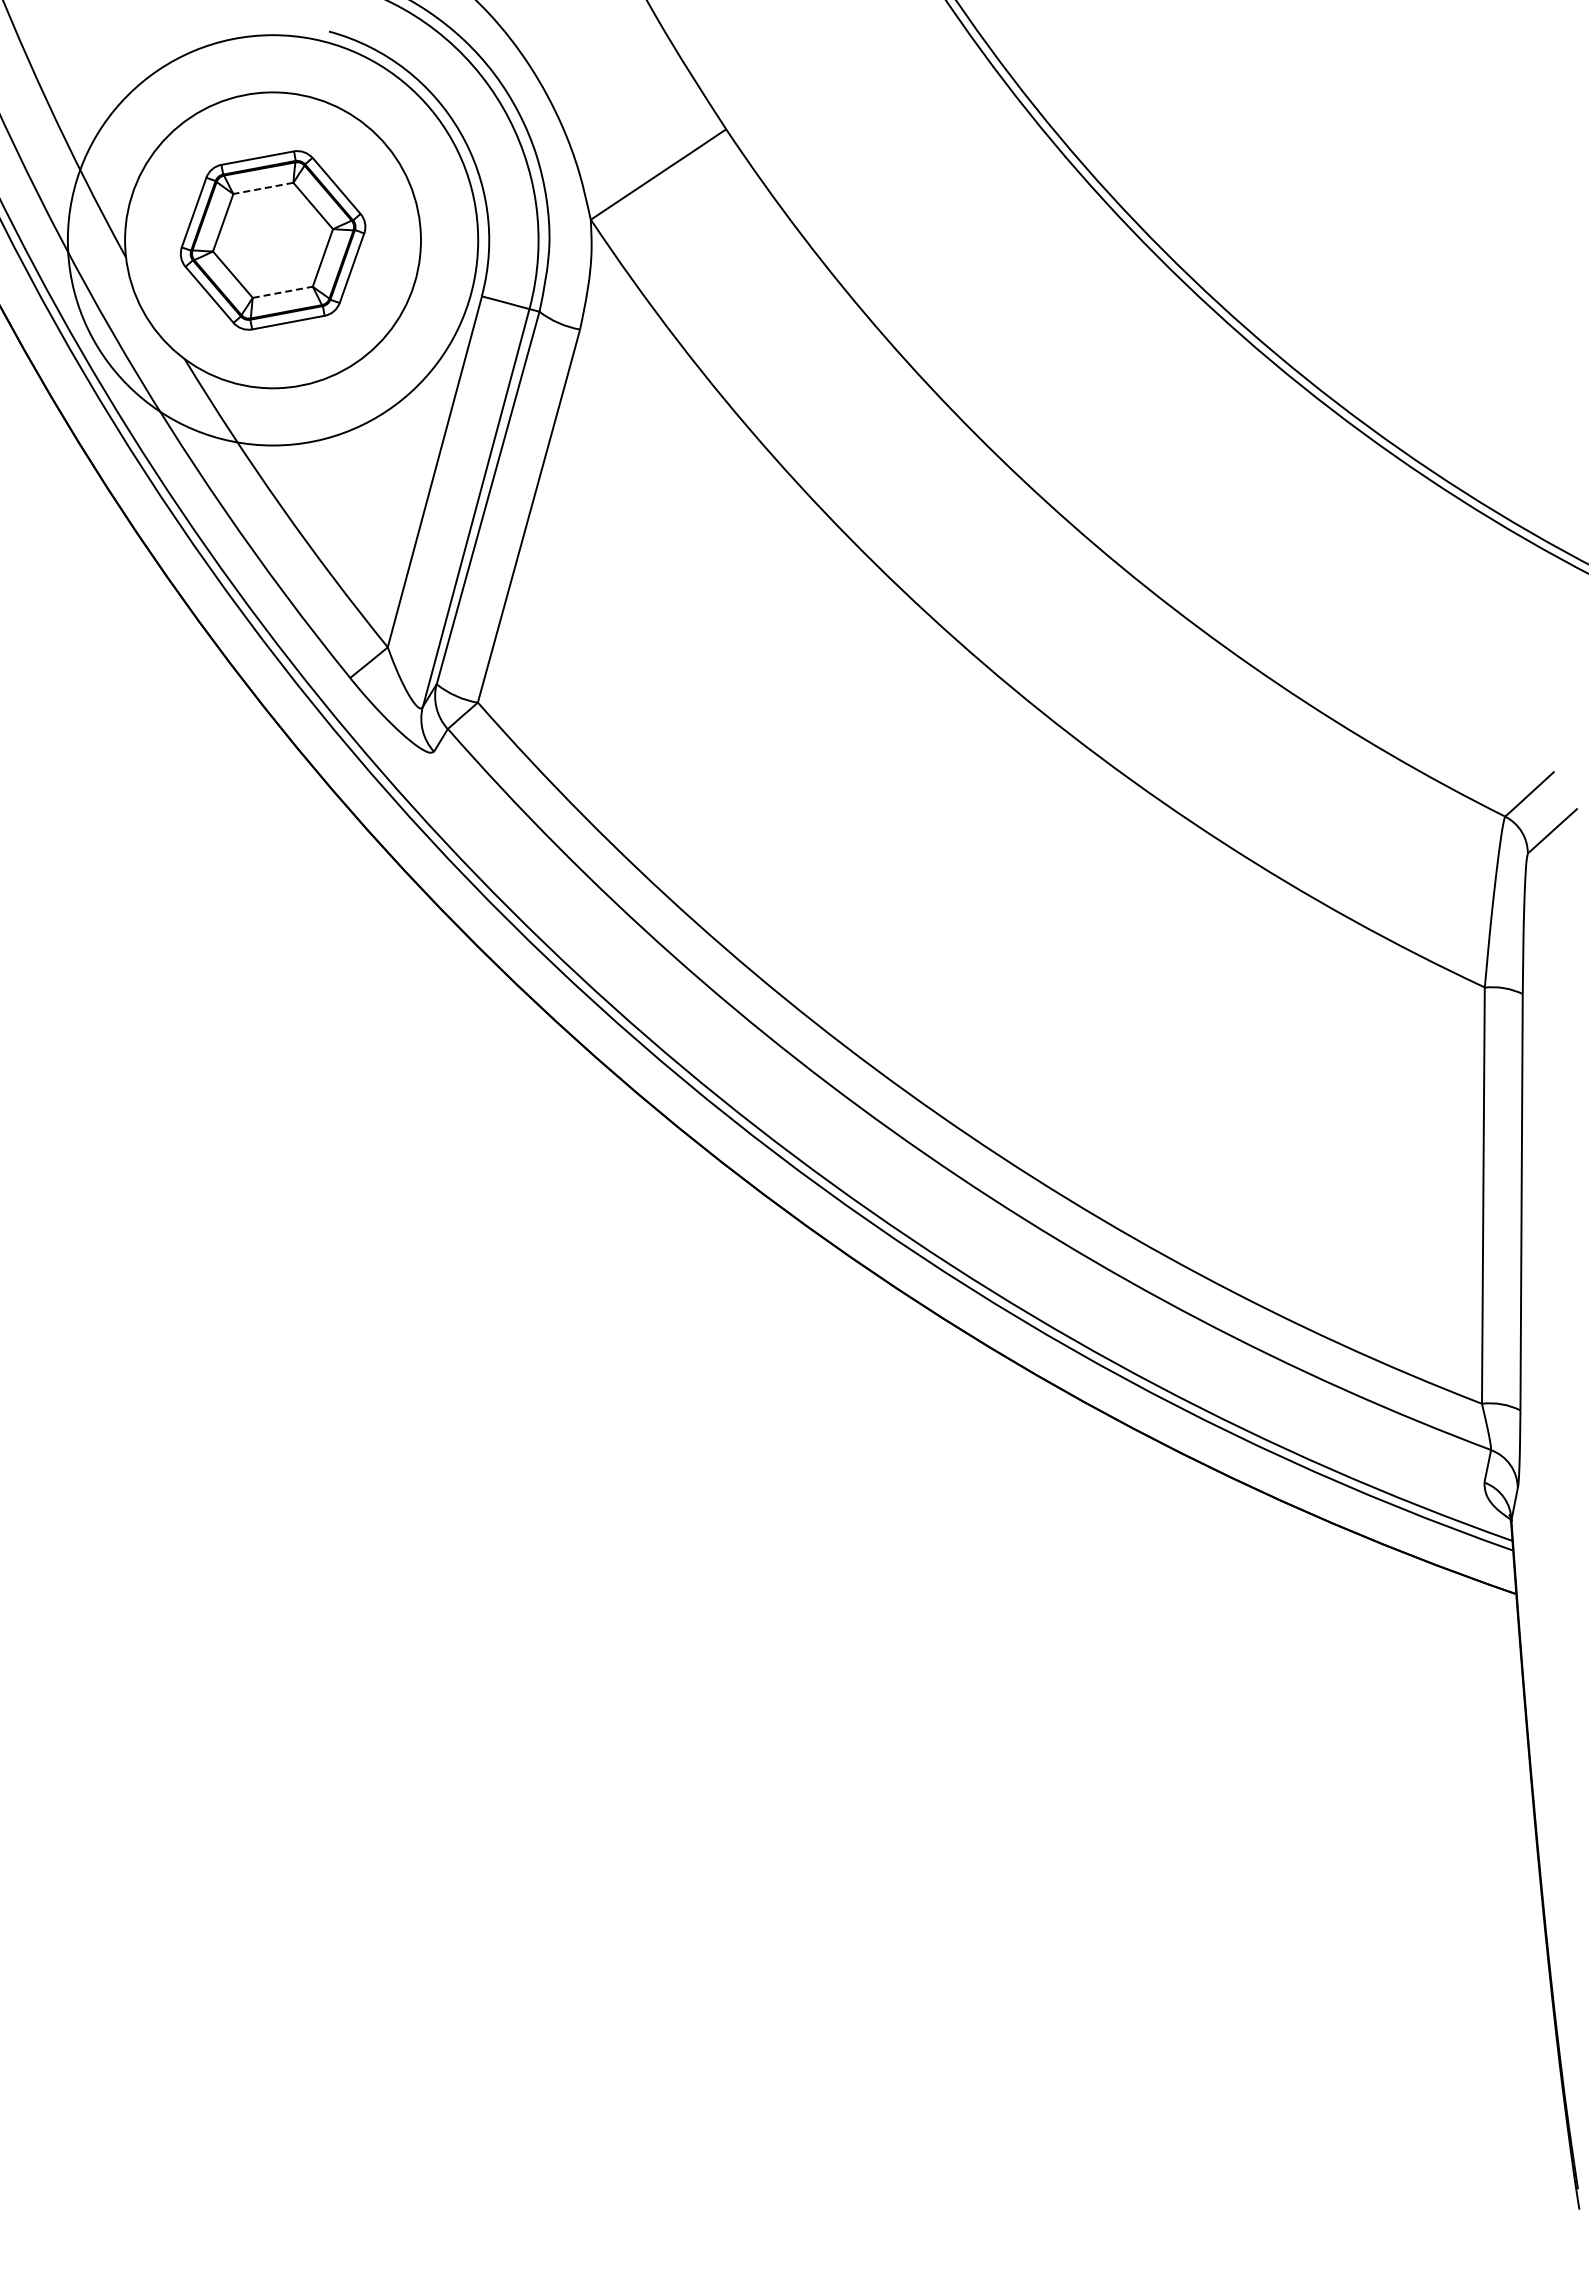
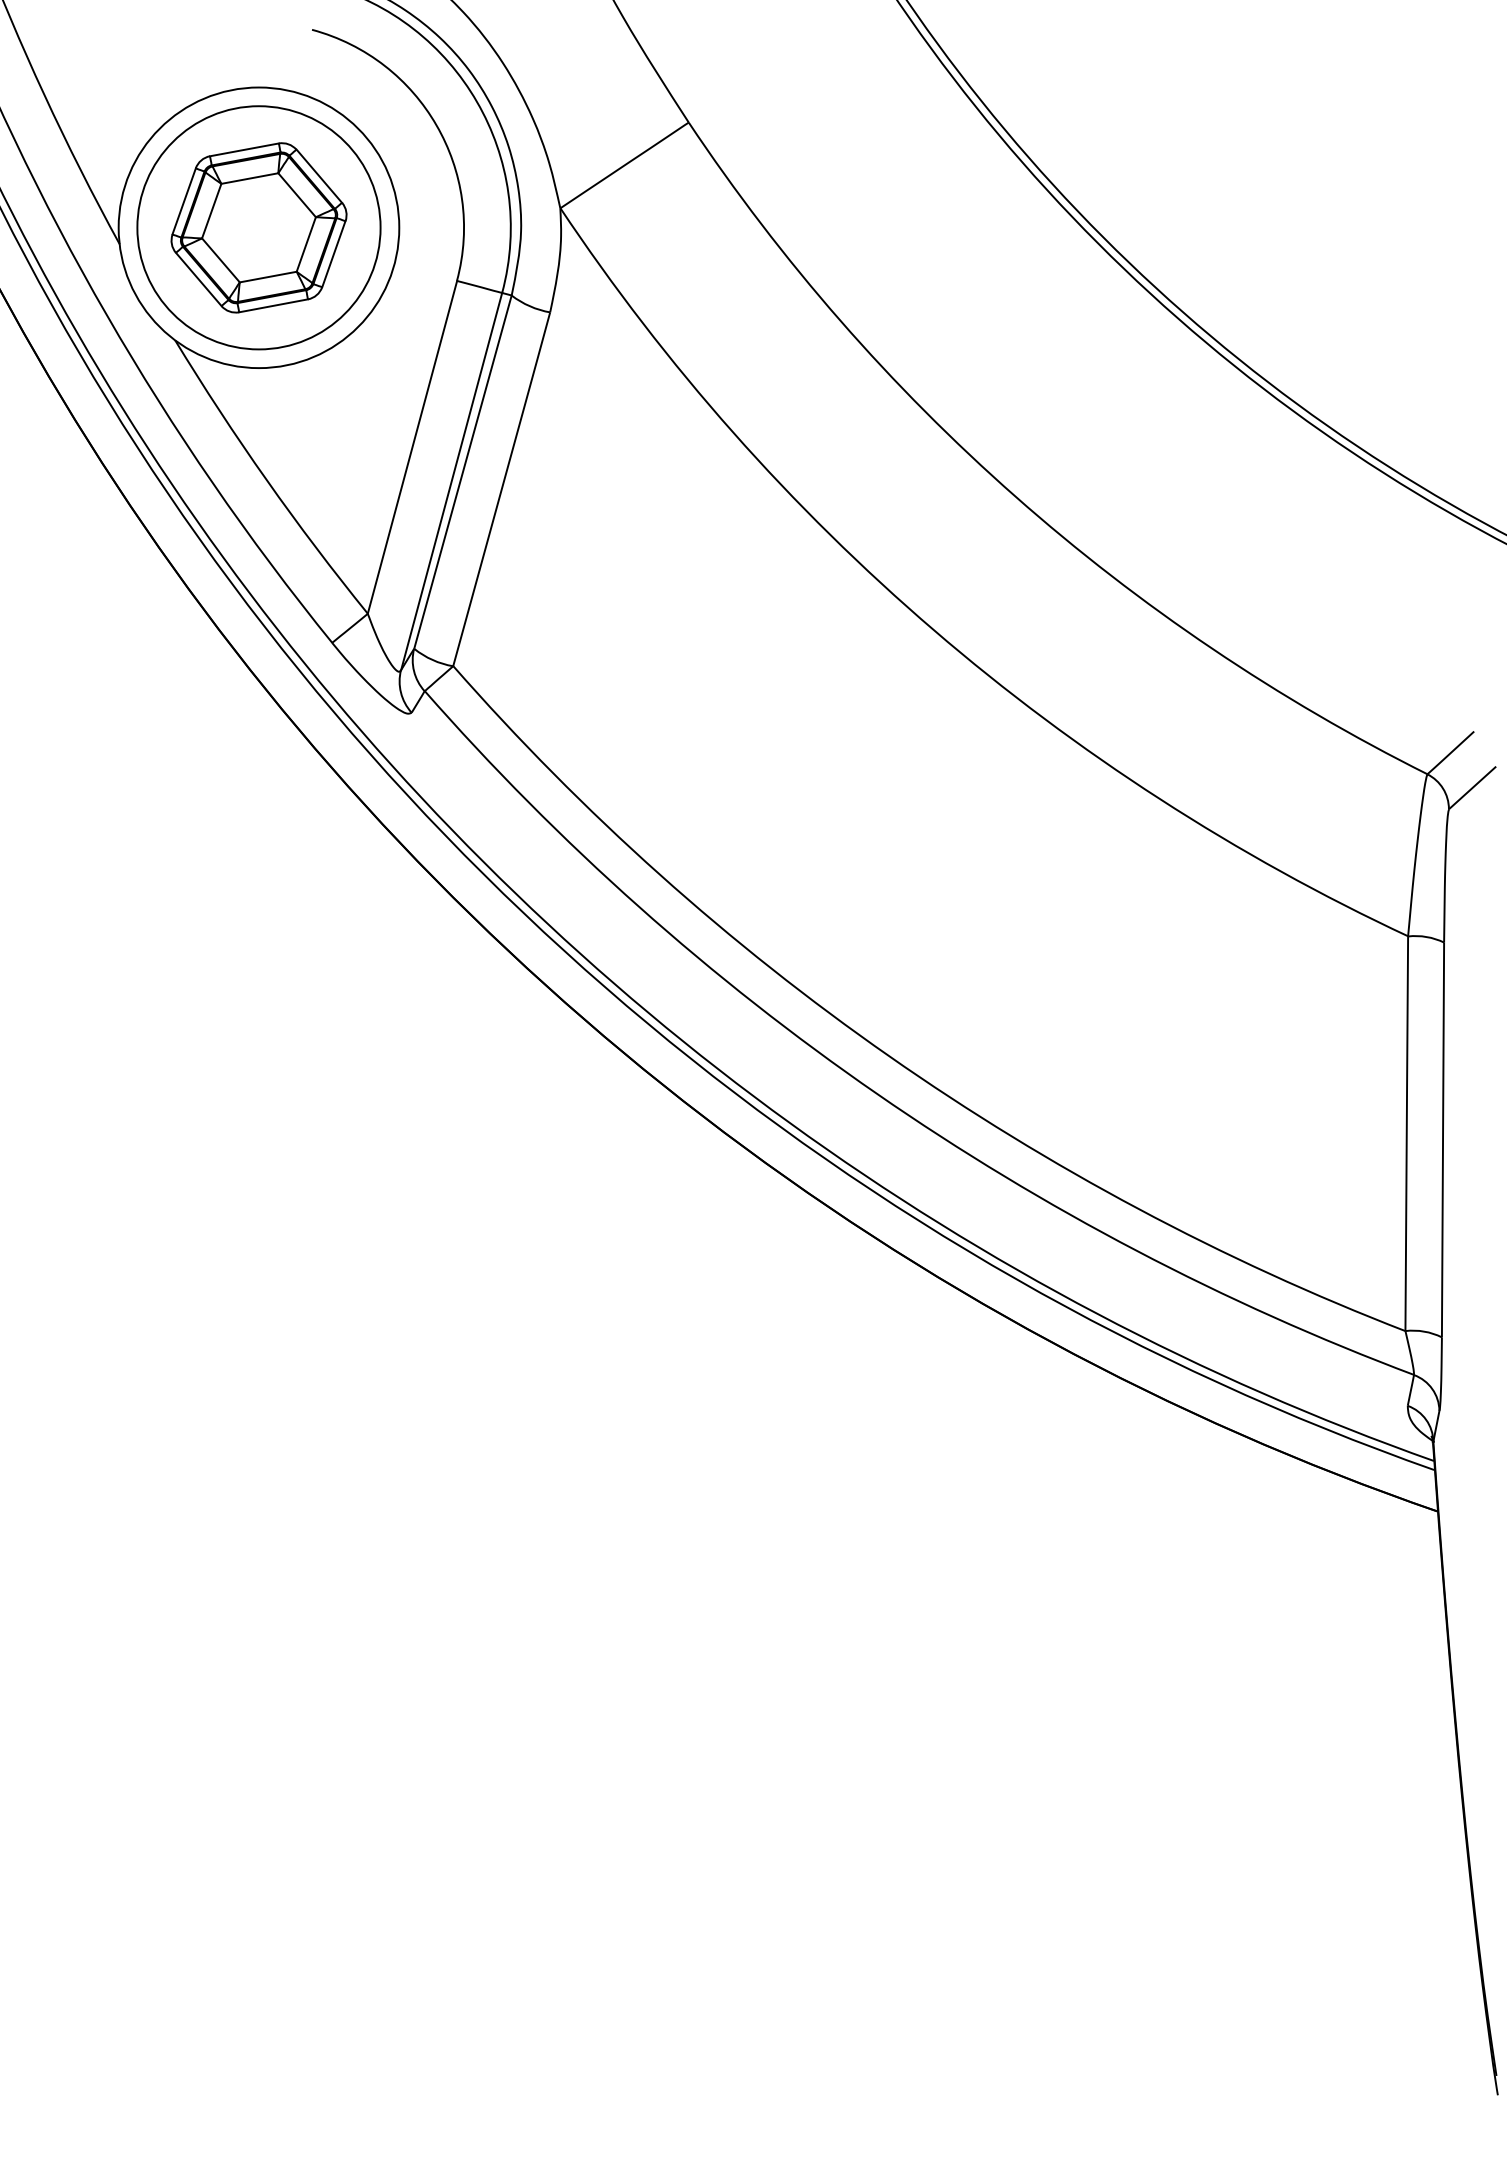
line: (263, 188) -> (249, 178), dashed -> solid
circle: (272, 240) -> (258, 227), size x0.62
line: (282, 292) -> (267, 277), dashed -> solid

